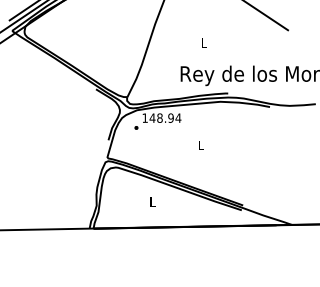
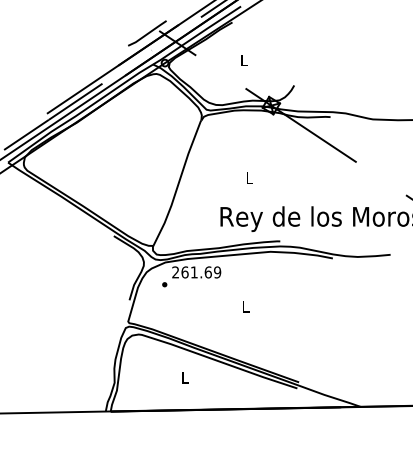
text: (161, 118) -> (196, 272), 148.94 -> 261.69

